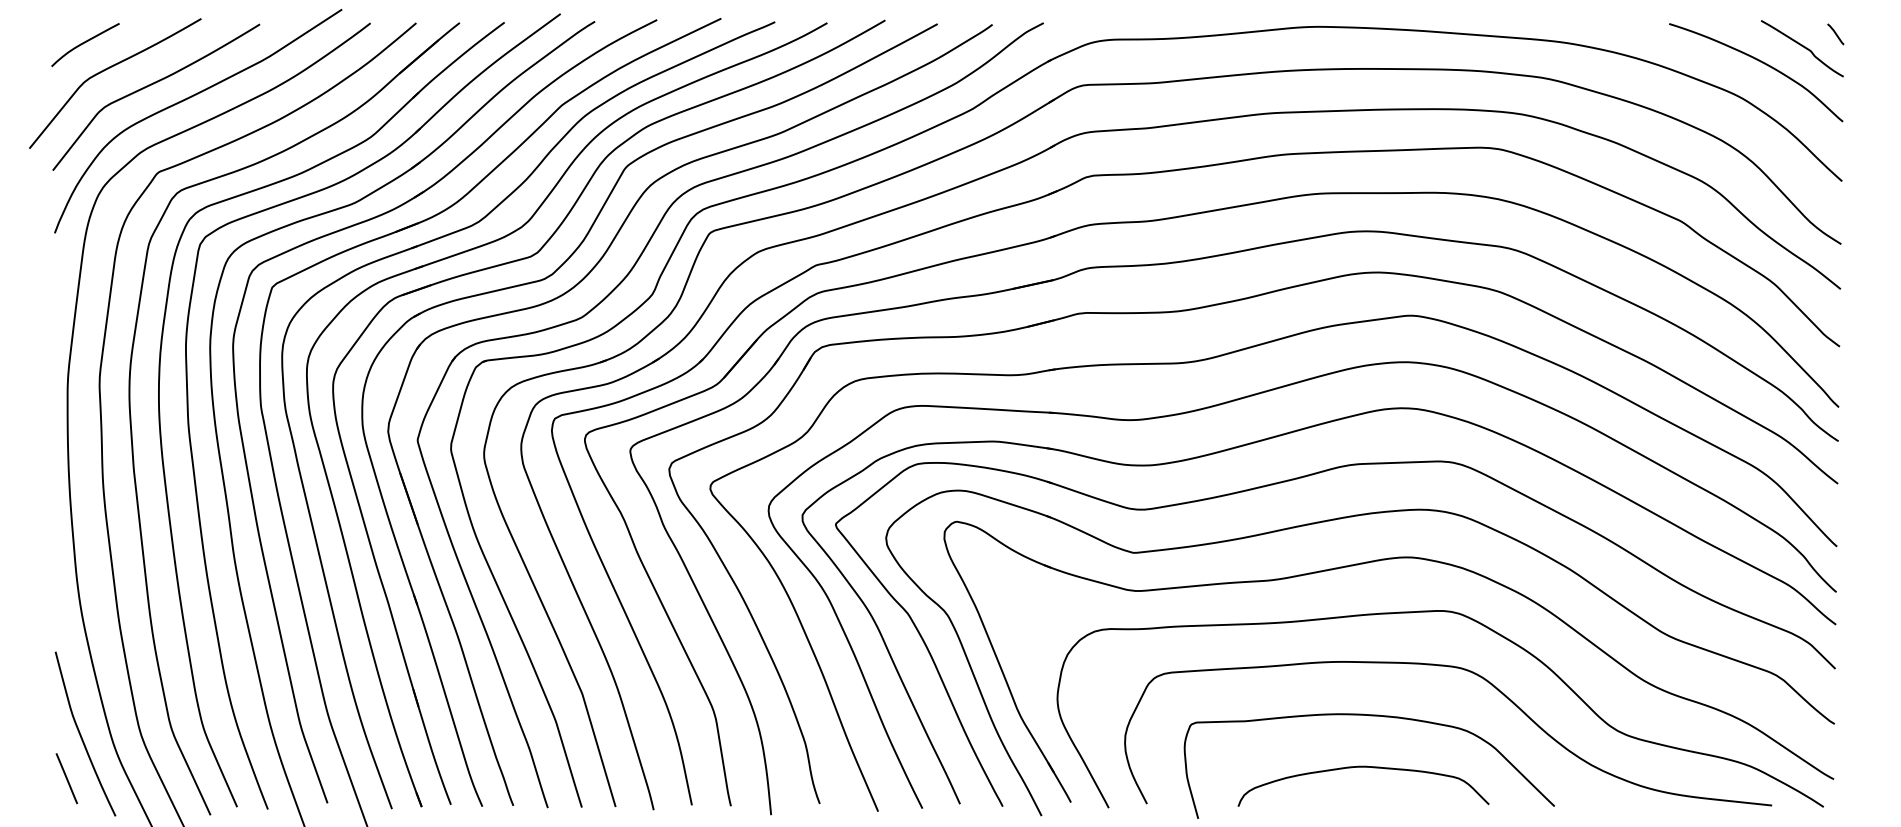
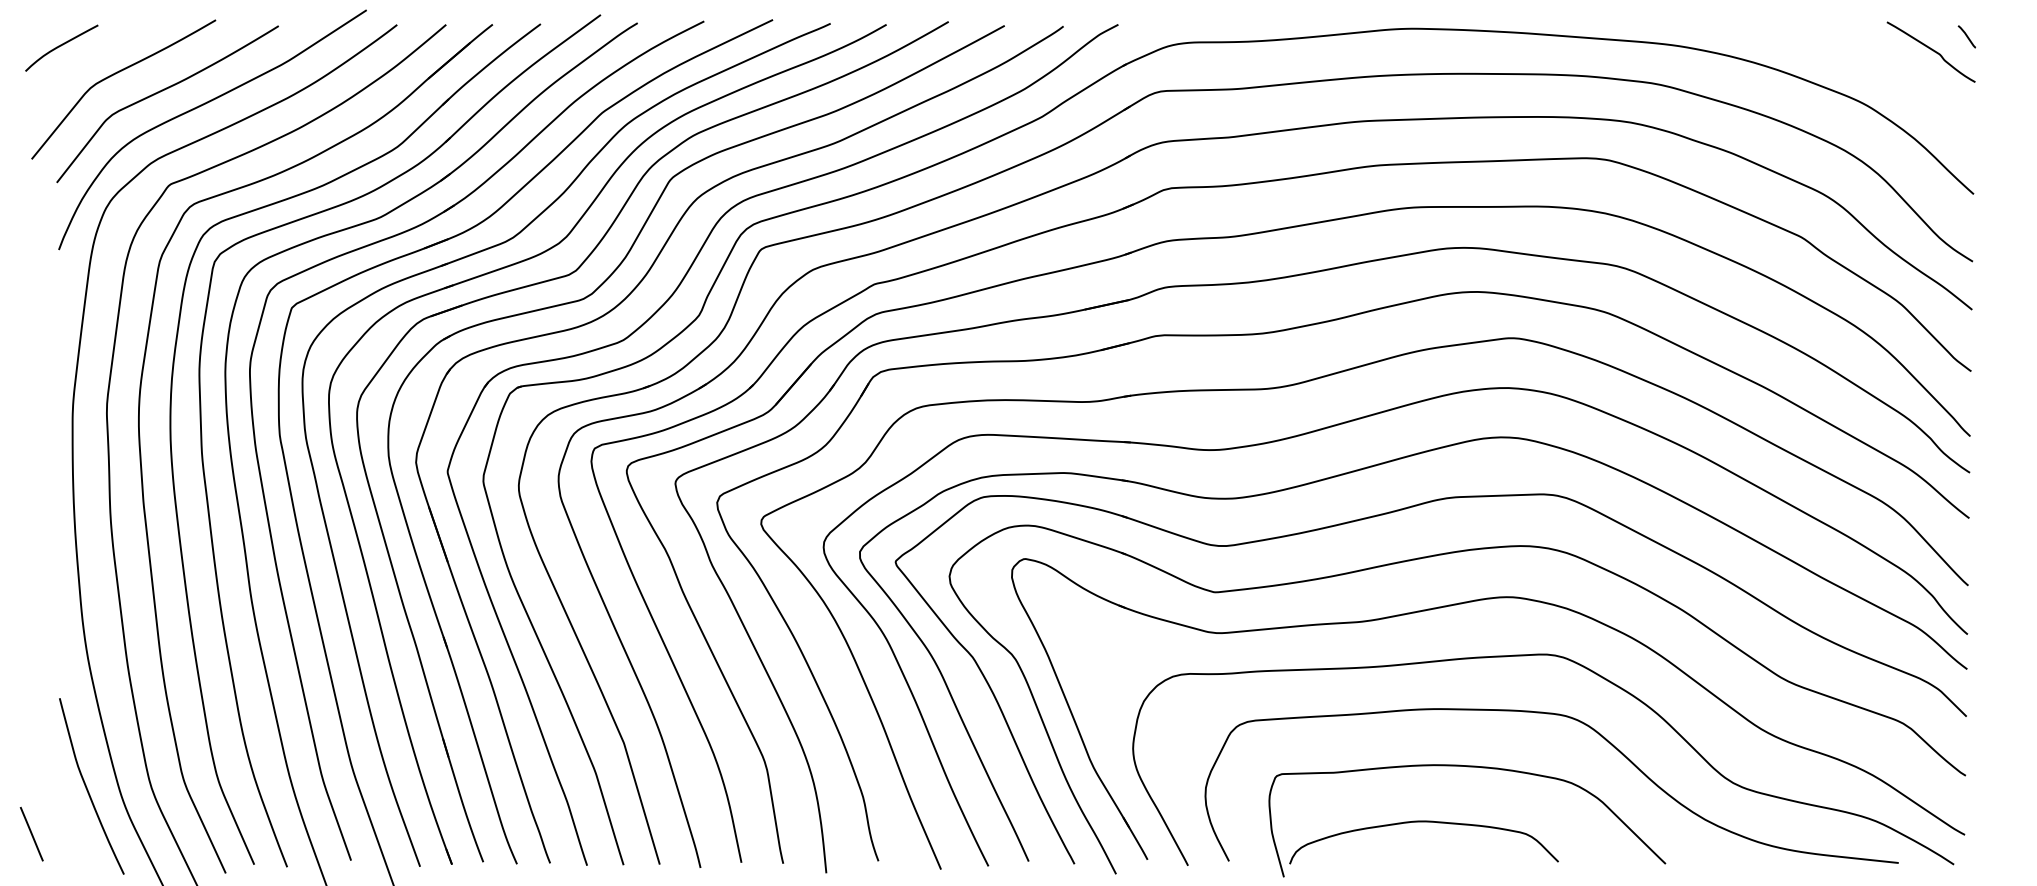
curve: (85, 43) -> (61, 46), moved
curve: (1761, 63) -> (1887, 67), removed
curve: (1363, 767) -> (1423, 822), moved
line: (66, 777) -> (31, 833), moved

